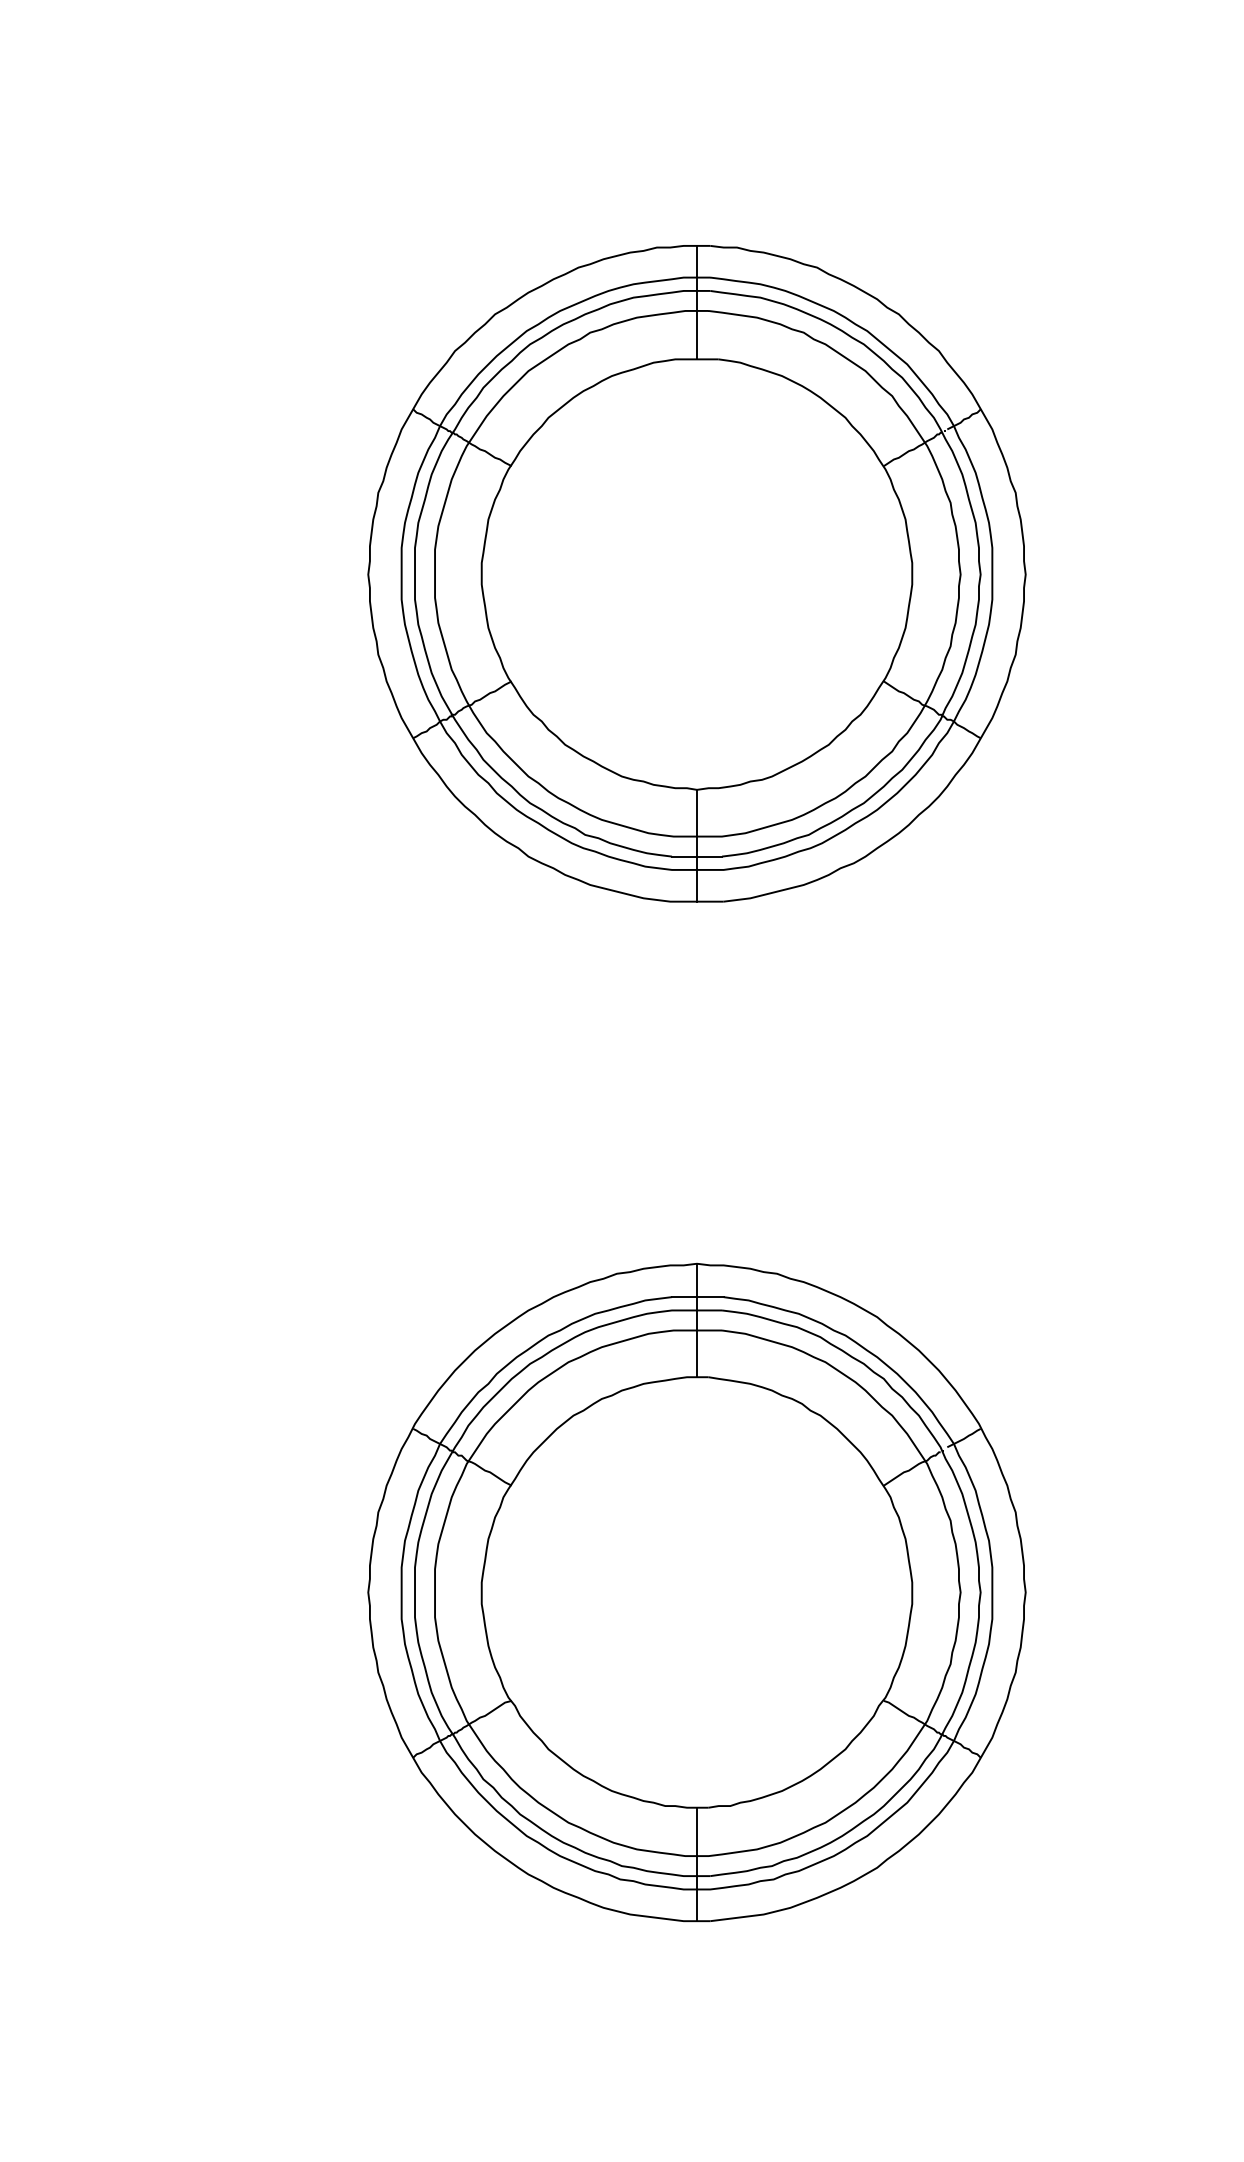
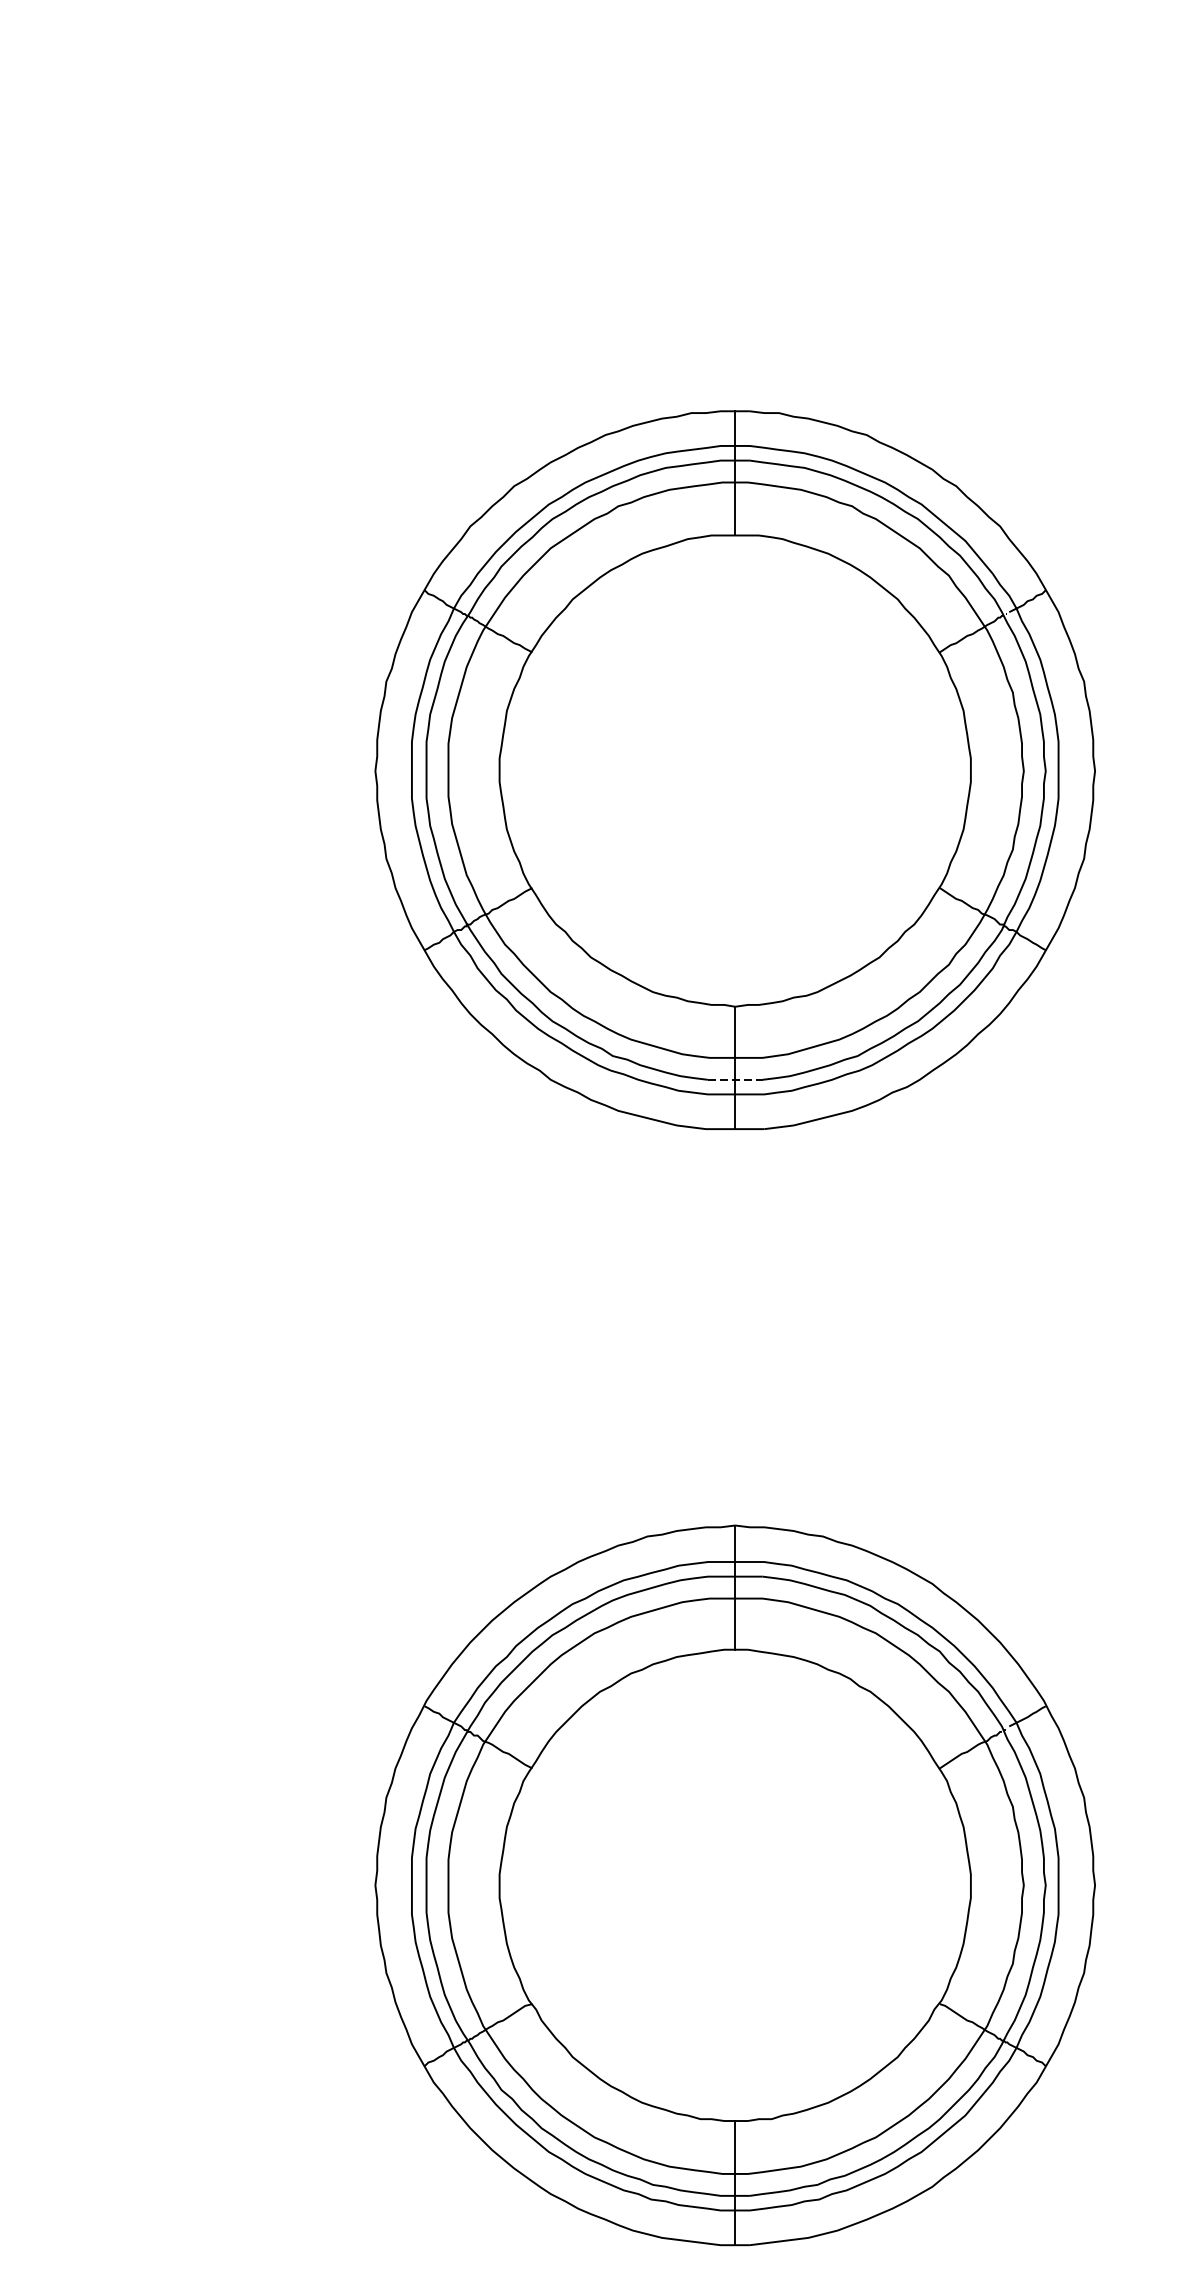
line: (697, 856) -> (735, 1079), solid -> dashed

